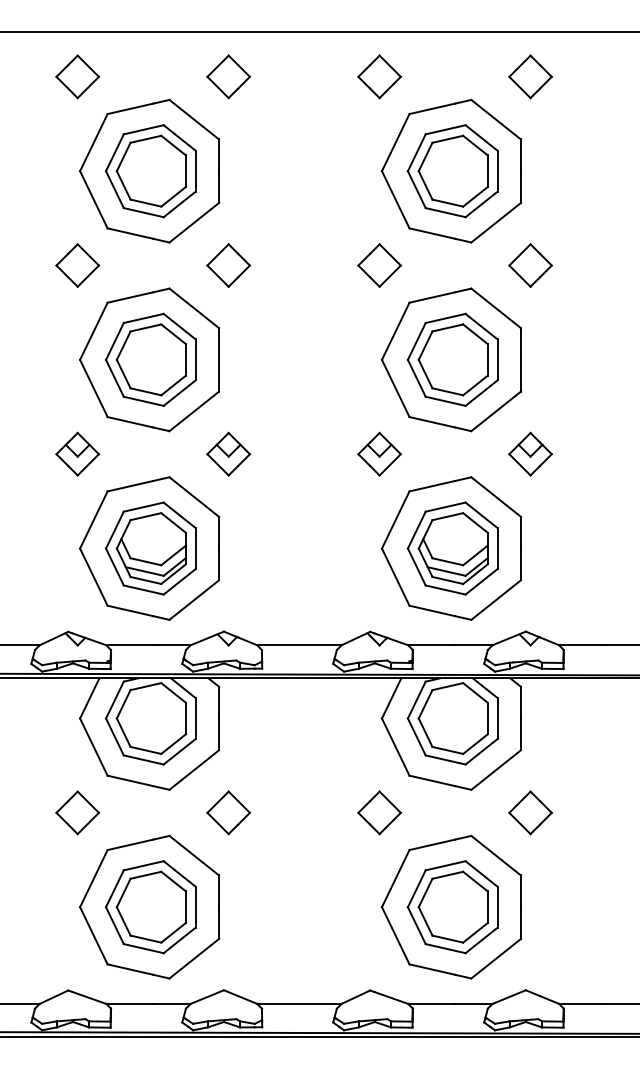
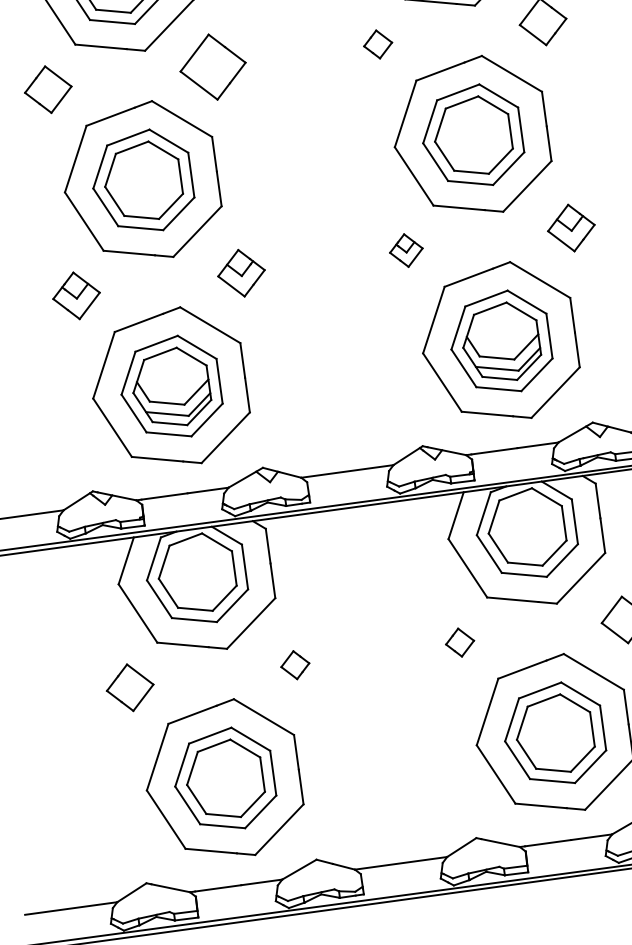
part: (228, 265) -> (213, 67), size x1.4
part: (379, 265) -> (378, 44), size x0.6
part: (379, 453) -> (406, 249), size x0.7
part: (228, 812) -> (294, 664), size x0.6
part: (379, 812) -> (459, 642), size x0.6

